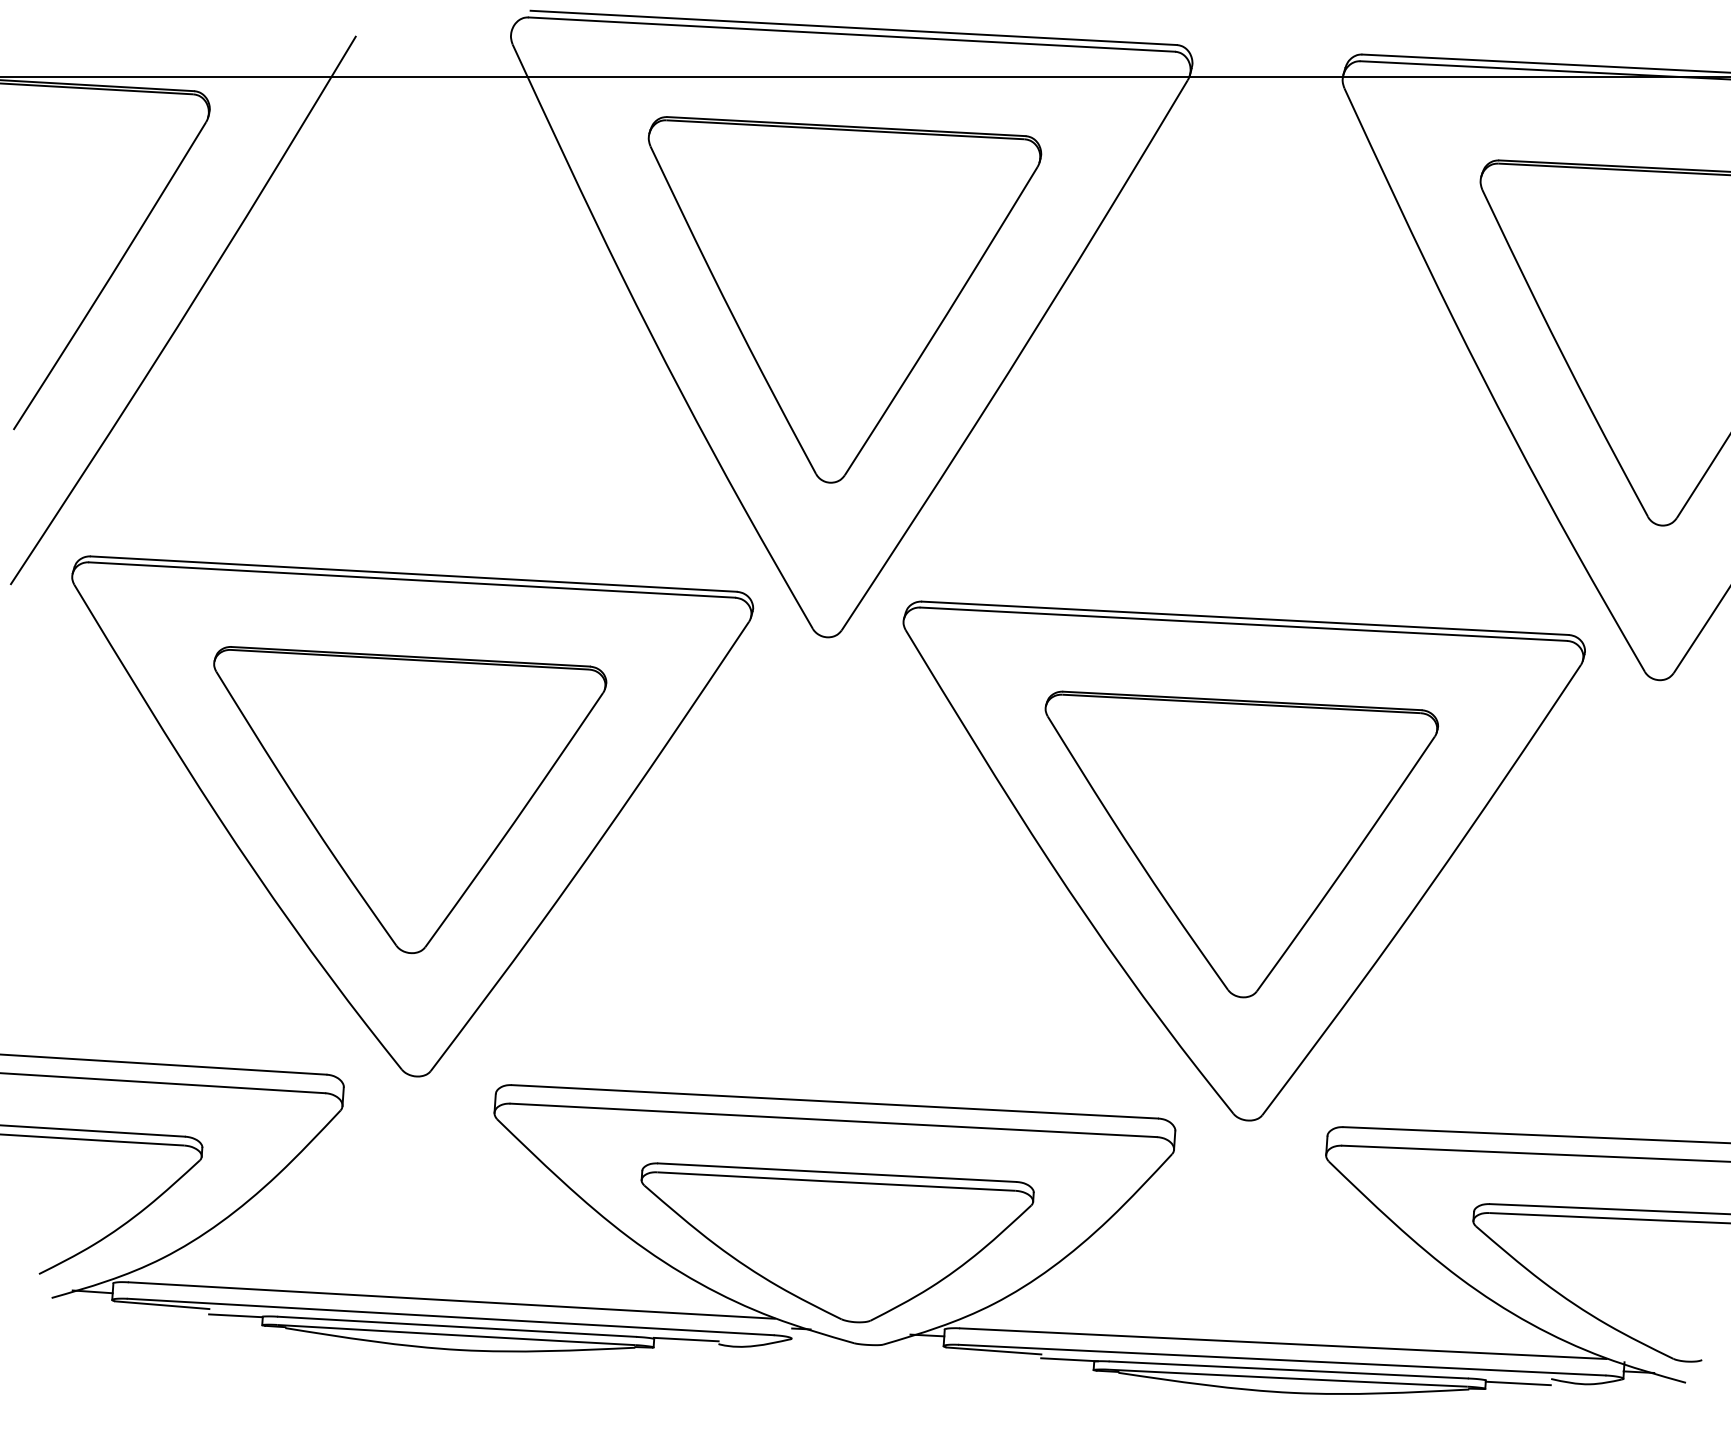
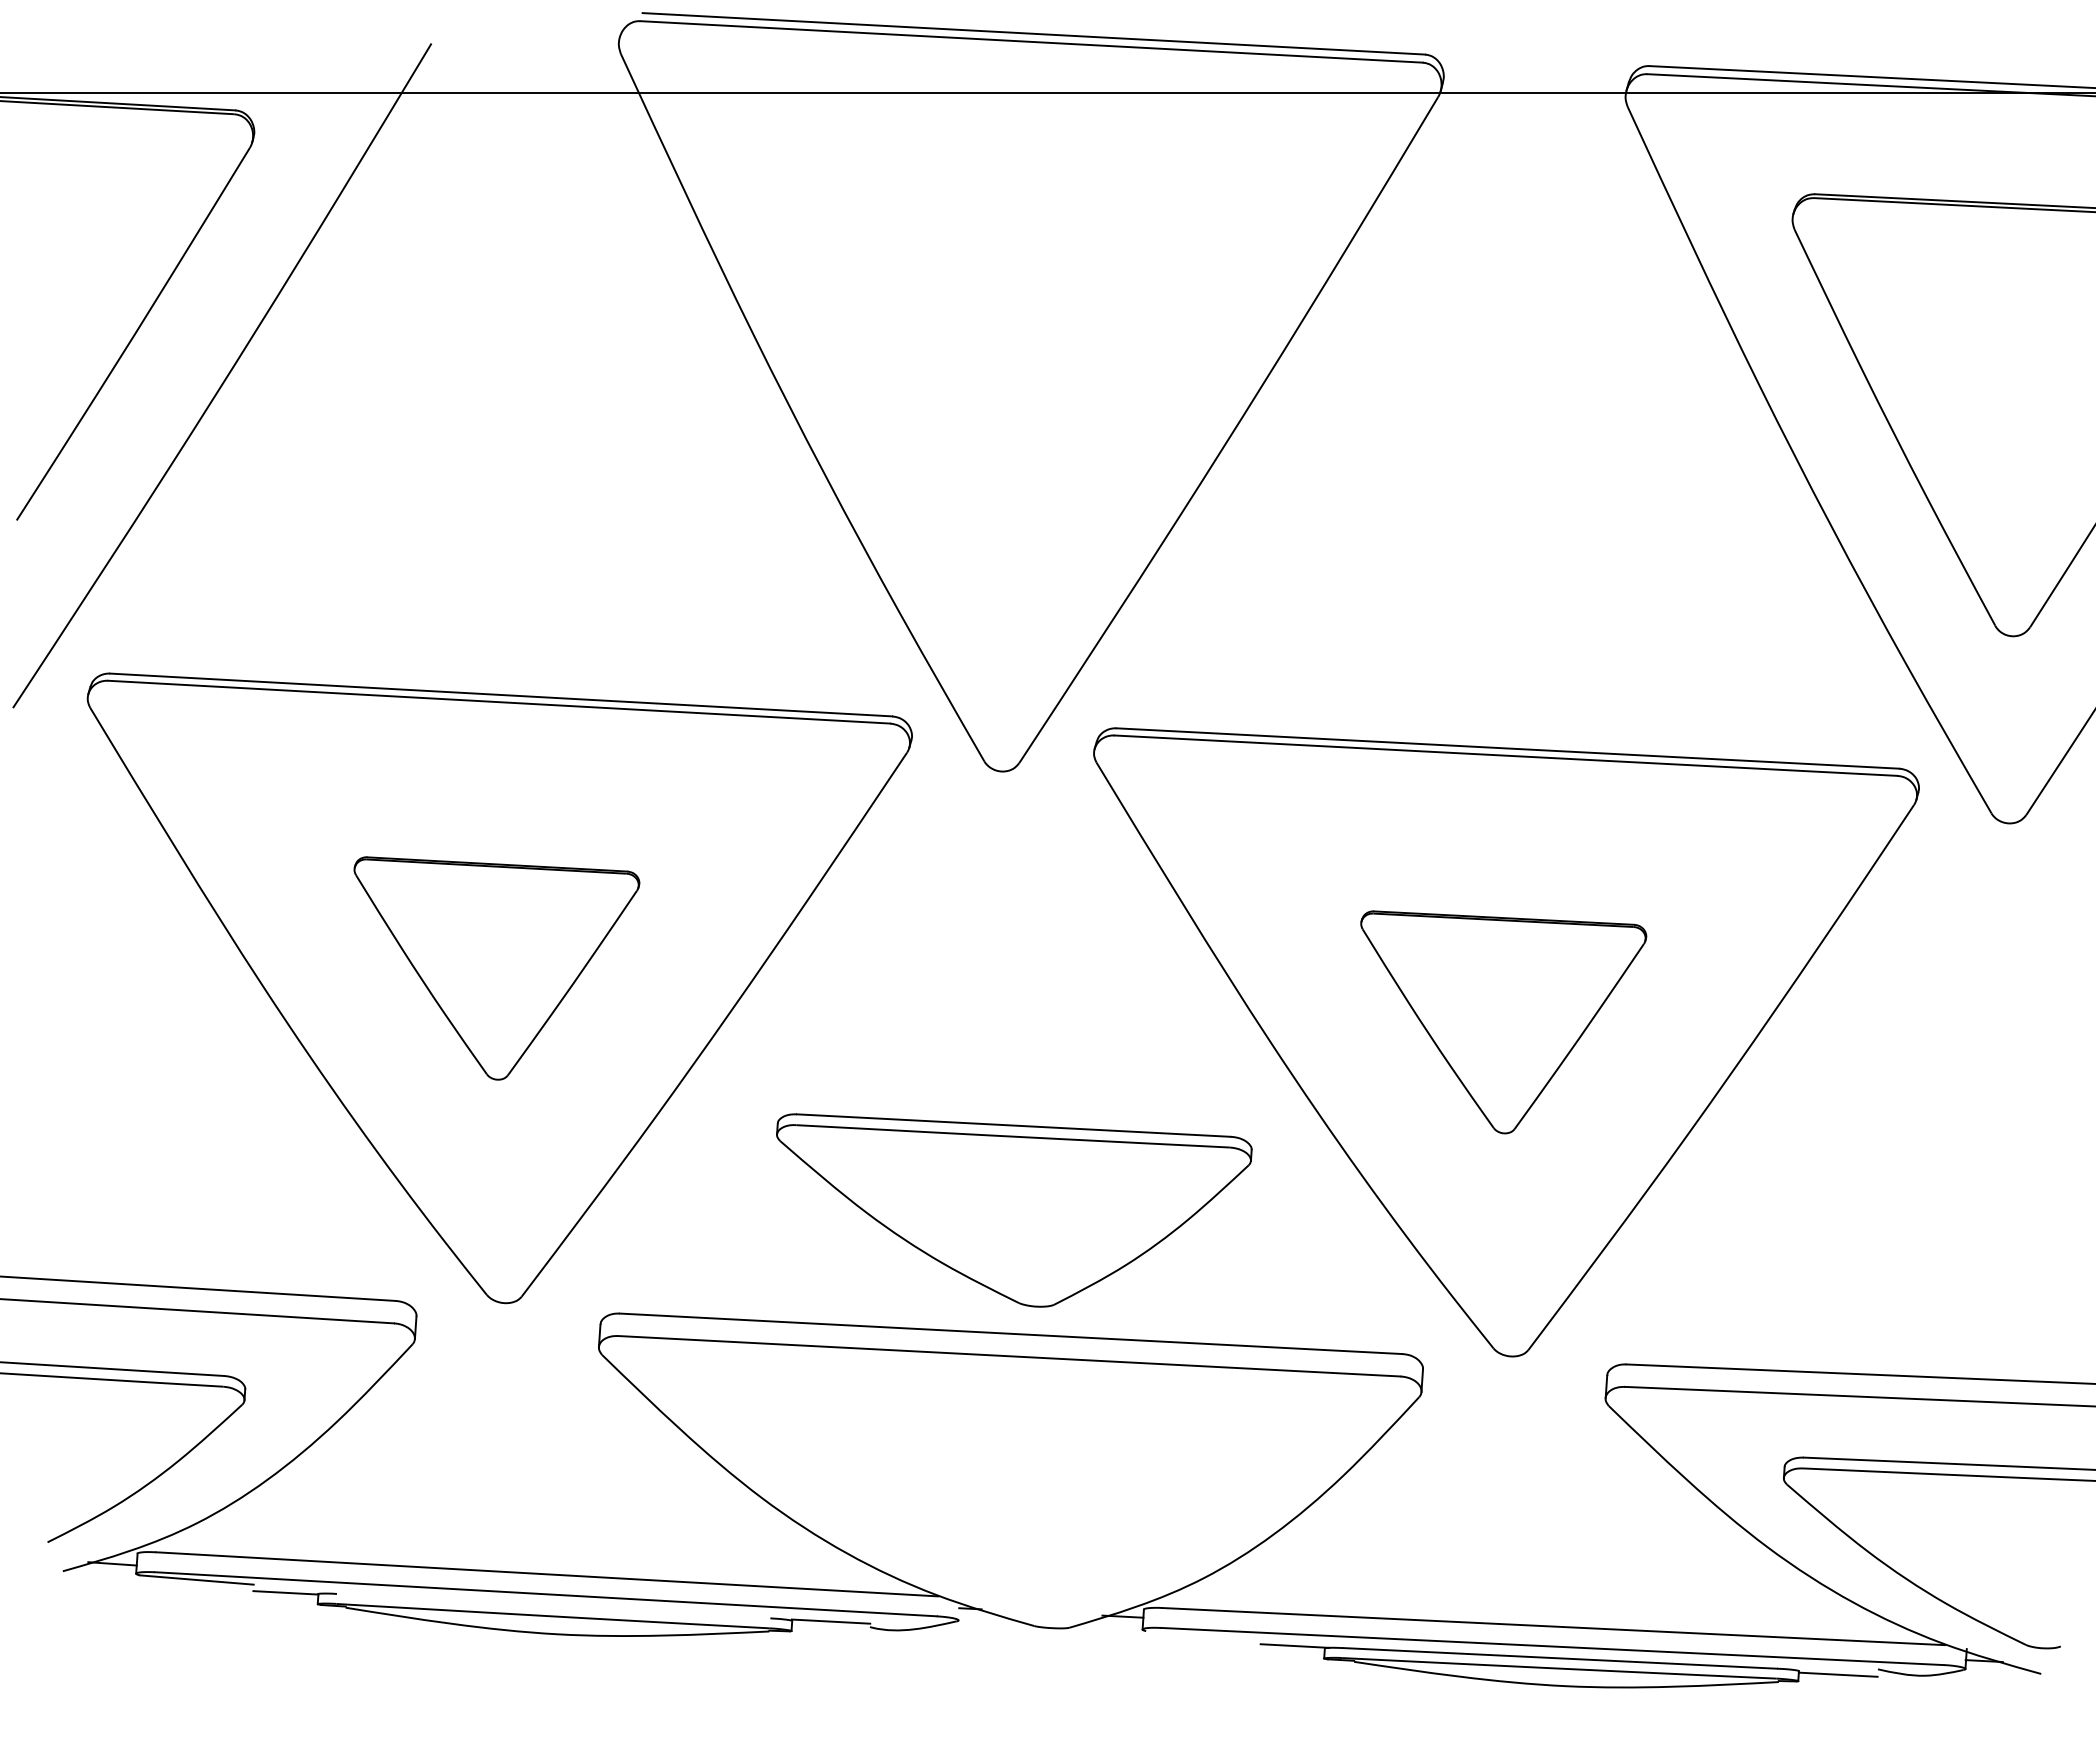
part: (844, 299) -> (1022, 362), removed
part: (409, 800) -> (496, 968), size x0.6
part: (1241, 844) -> (1503, 1022), size x0.6
part: (837, 1242) -> (1014, 1210), moved
line: (456, 1326) -> (553, 1605), removed
line: (993, 1351) -> (1203, 1635), removed

